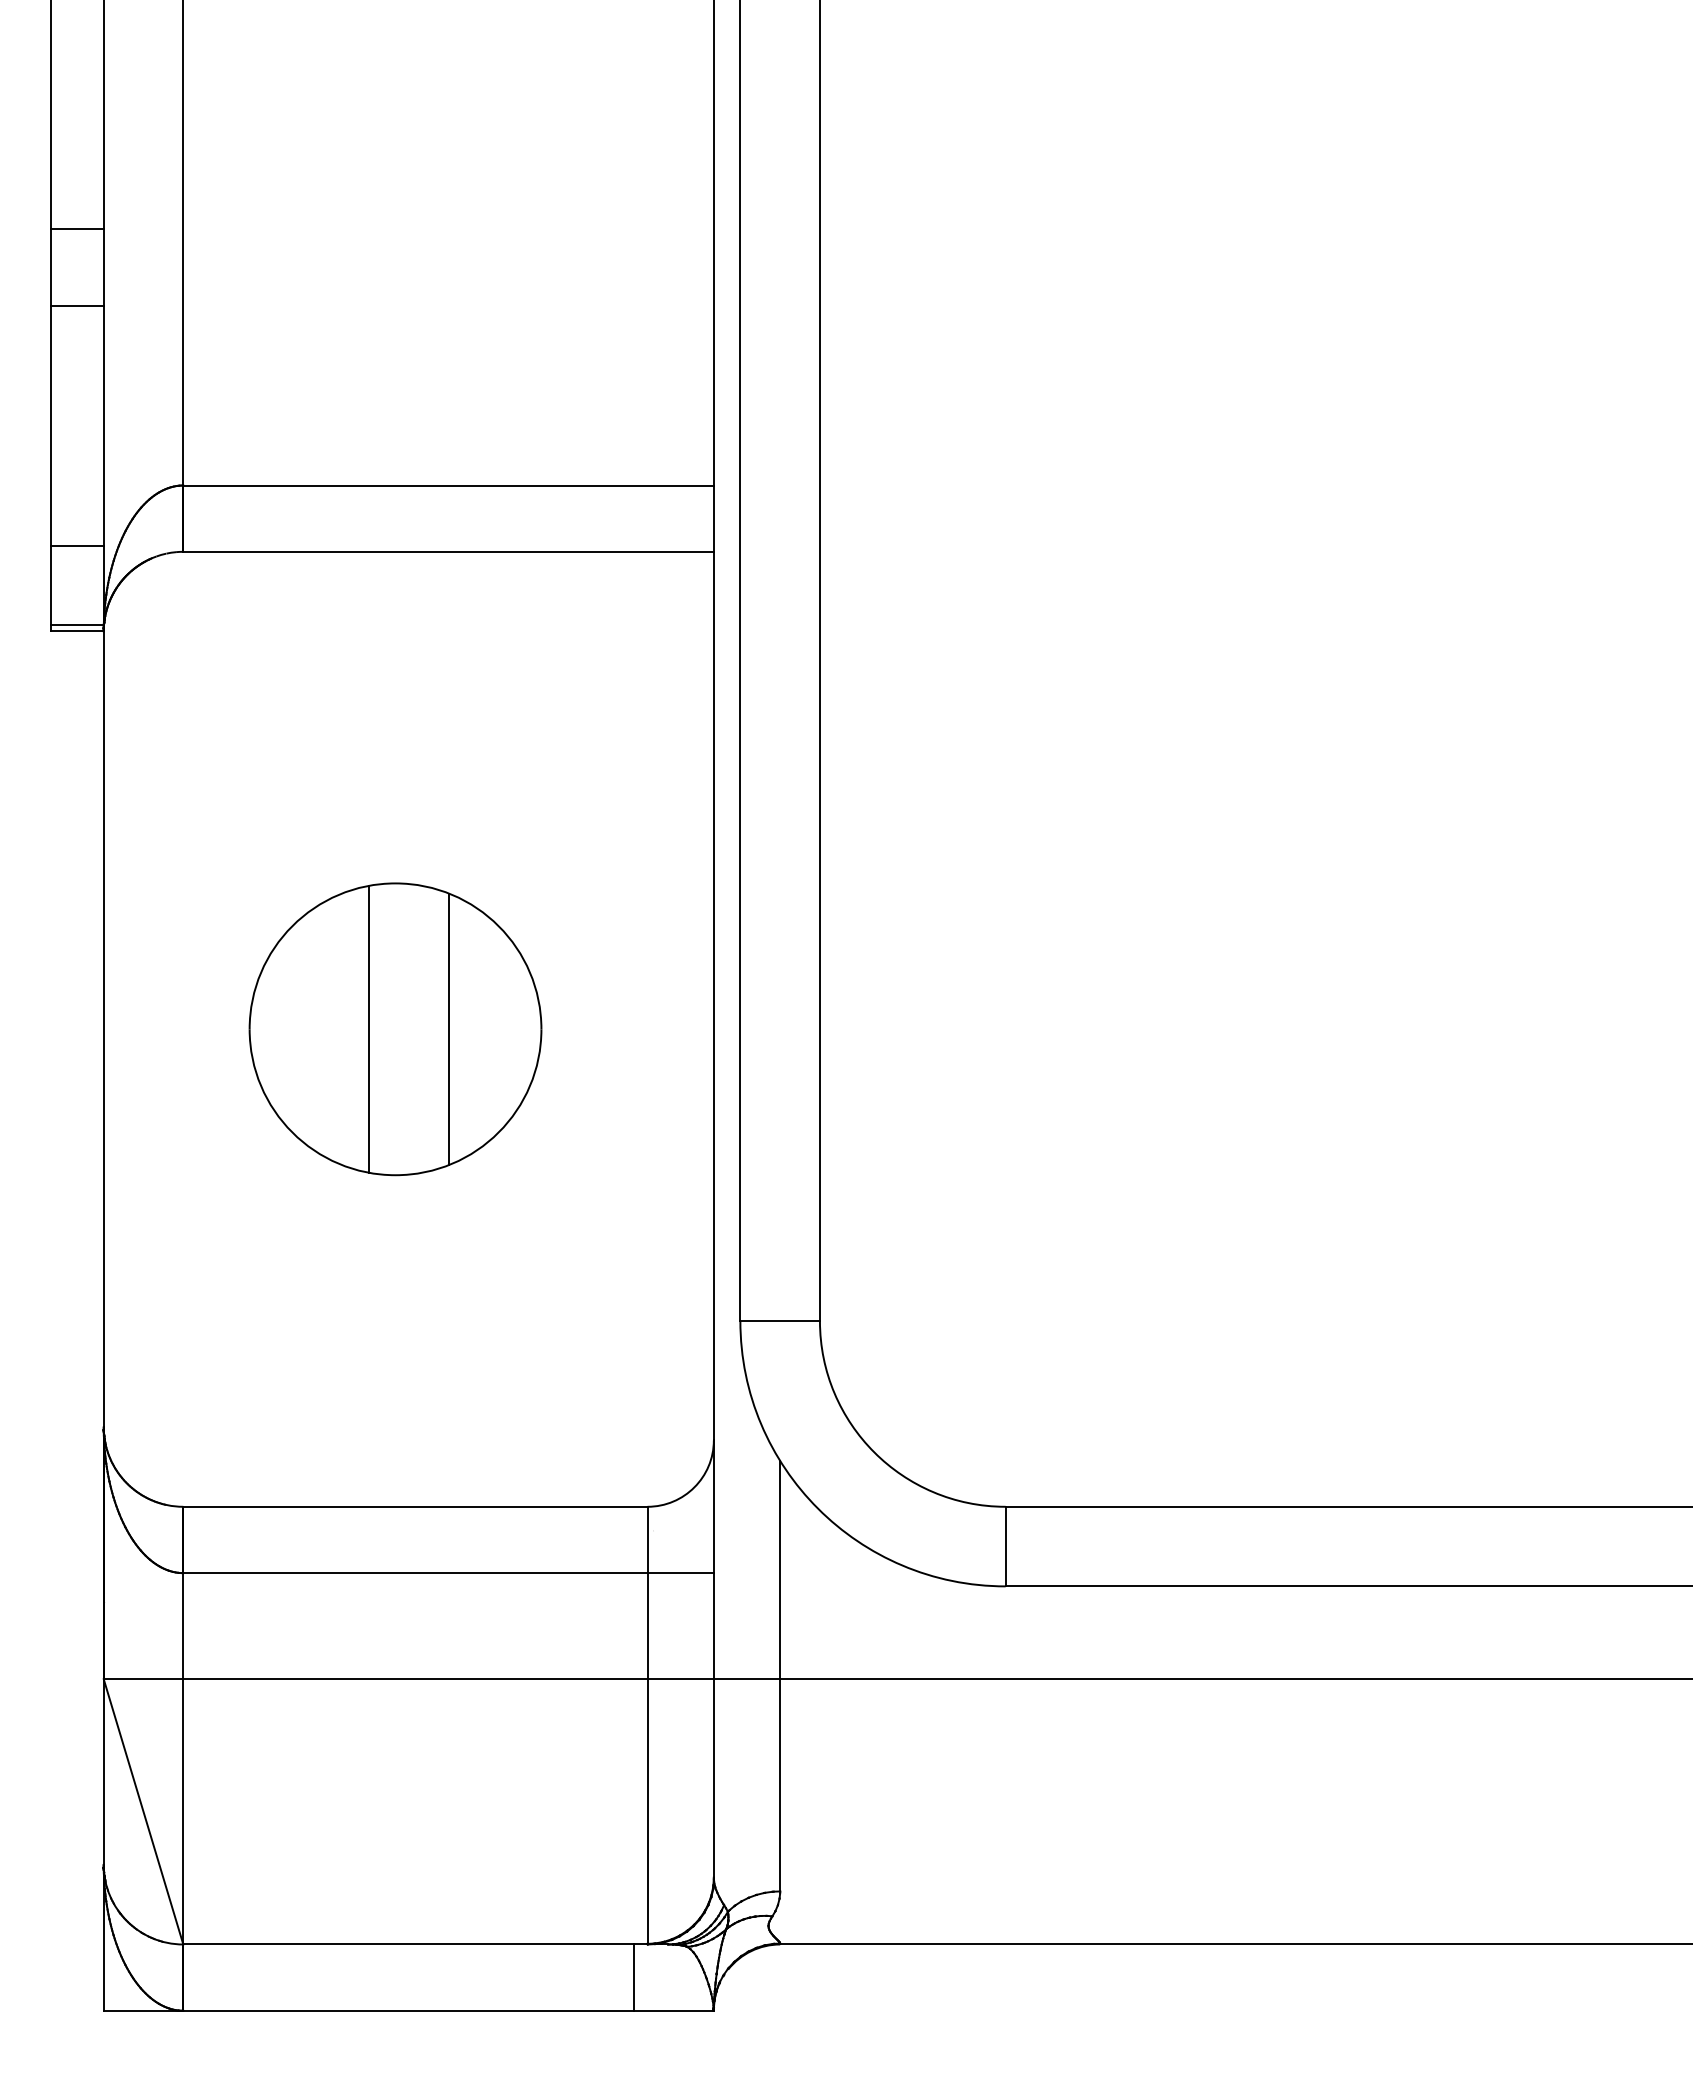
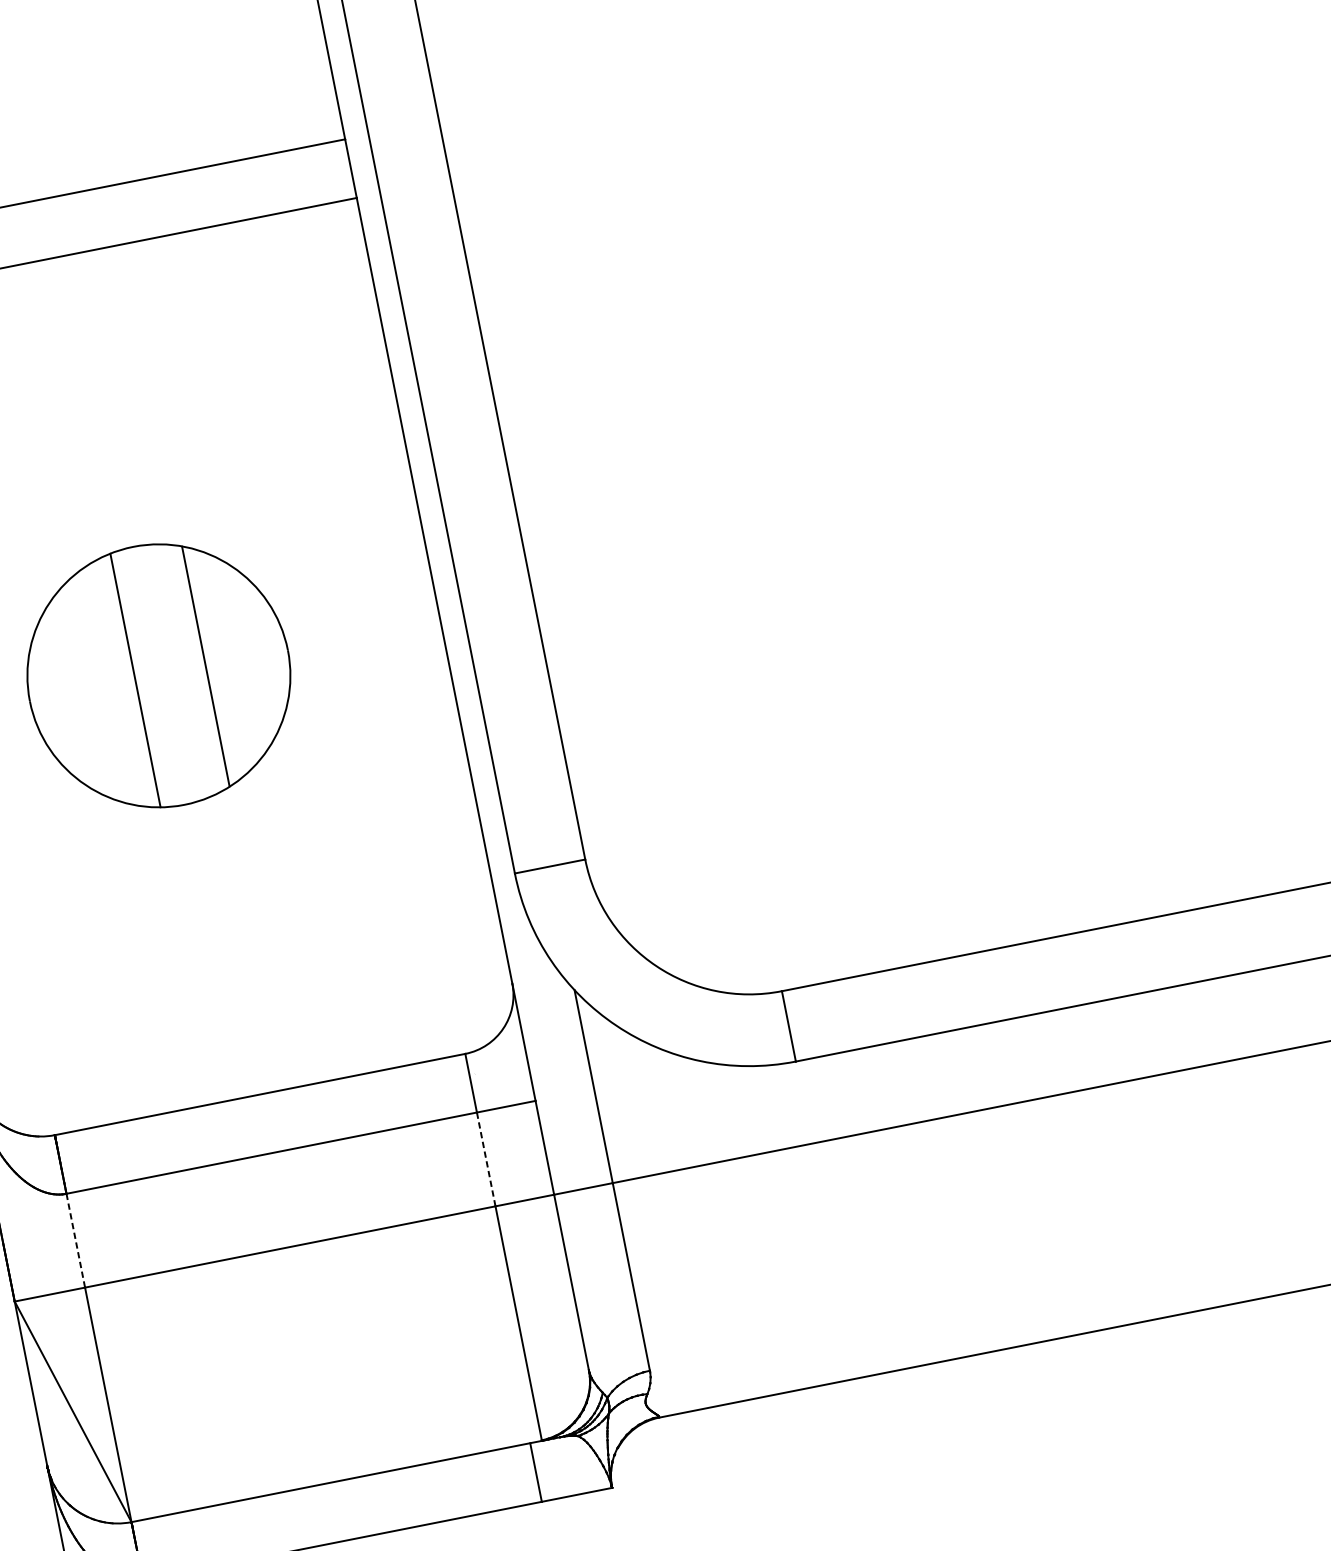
line: (647, 1625) -> (486, 1158), solid -> dashed
line: (183, 1626) -> (76, 1240), solid -> dashed

